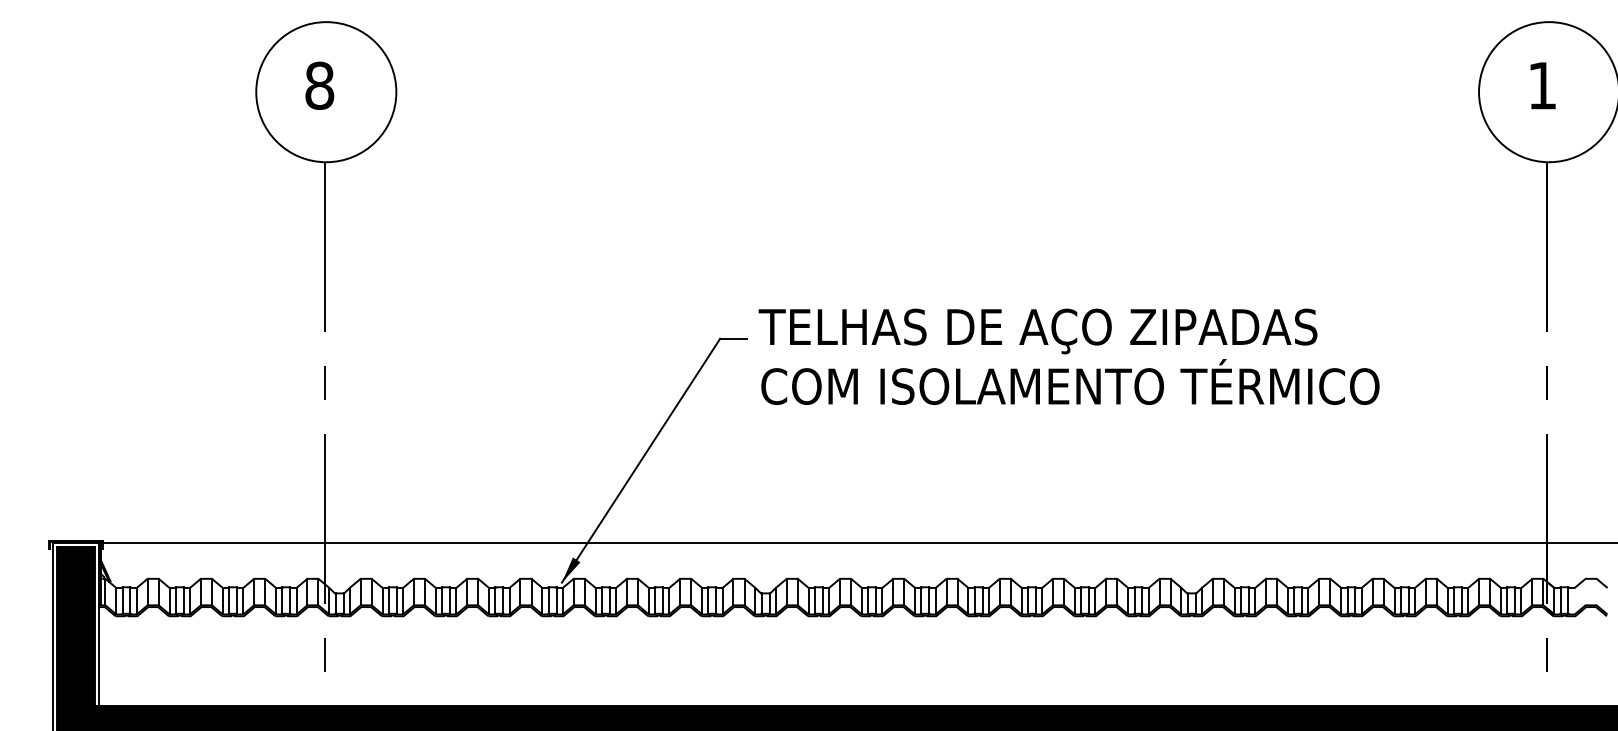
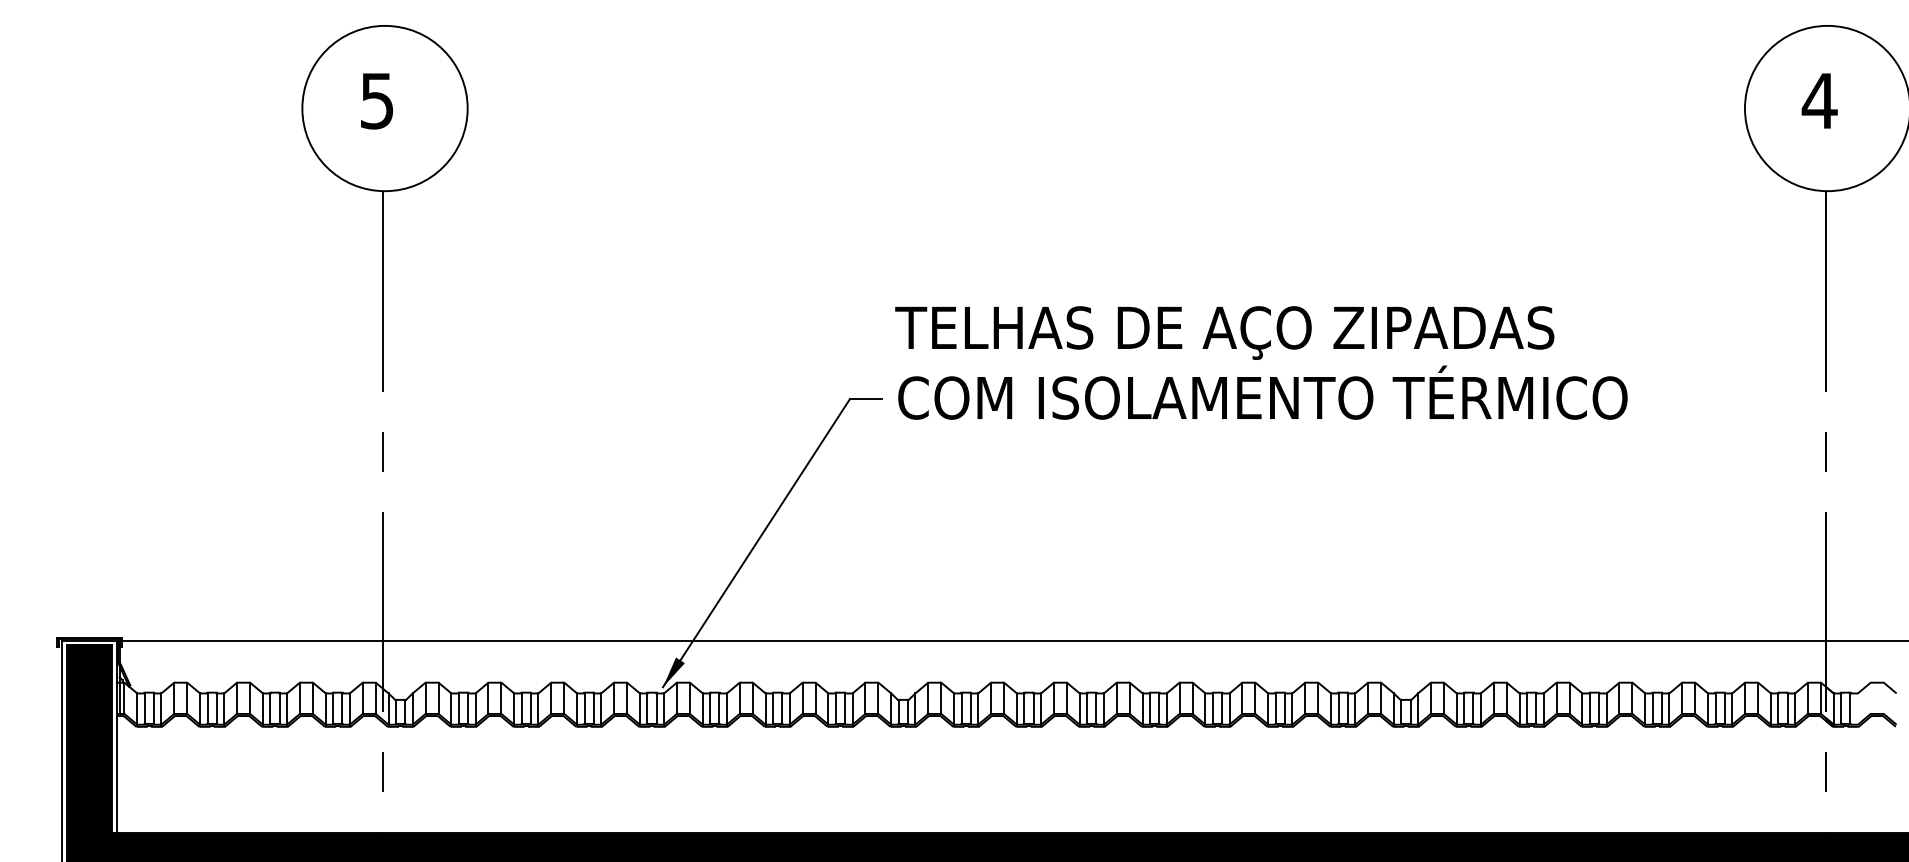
text: (319, 85) -> (376, 100), 8 -> 5
text: (1542, 85) -> (1819, 100), 1 -> 4
text: (1068, 356) -> (1260, 362), moved

